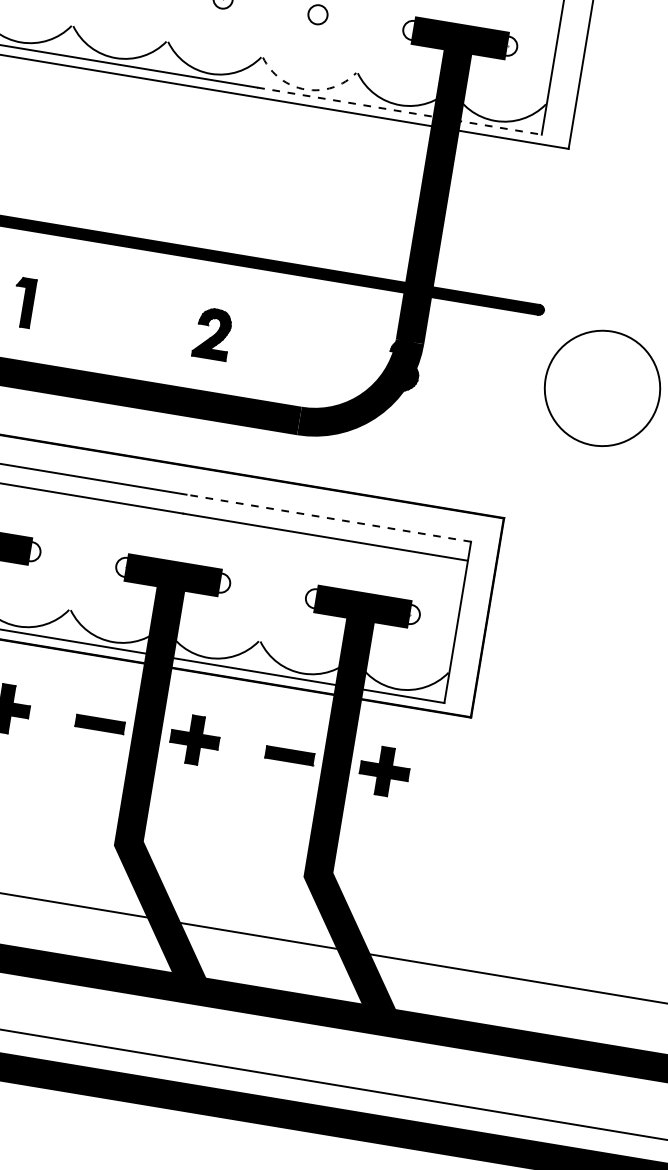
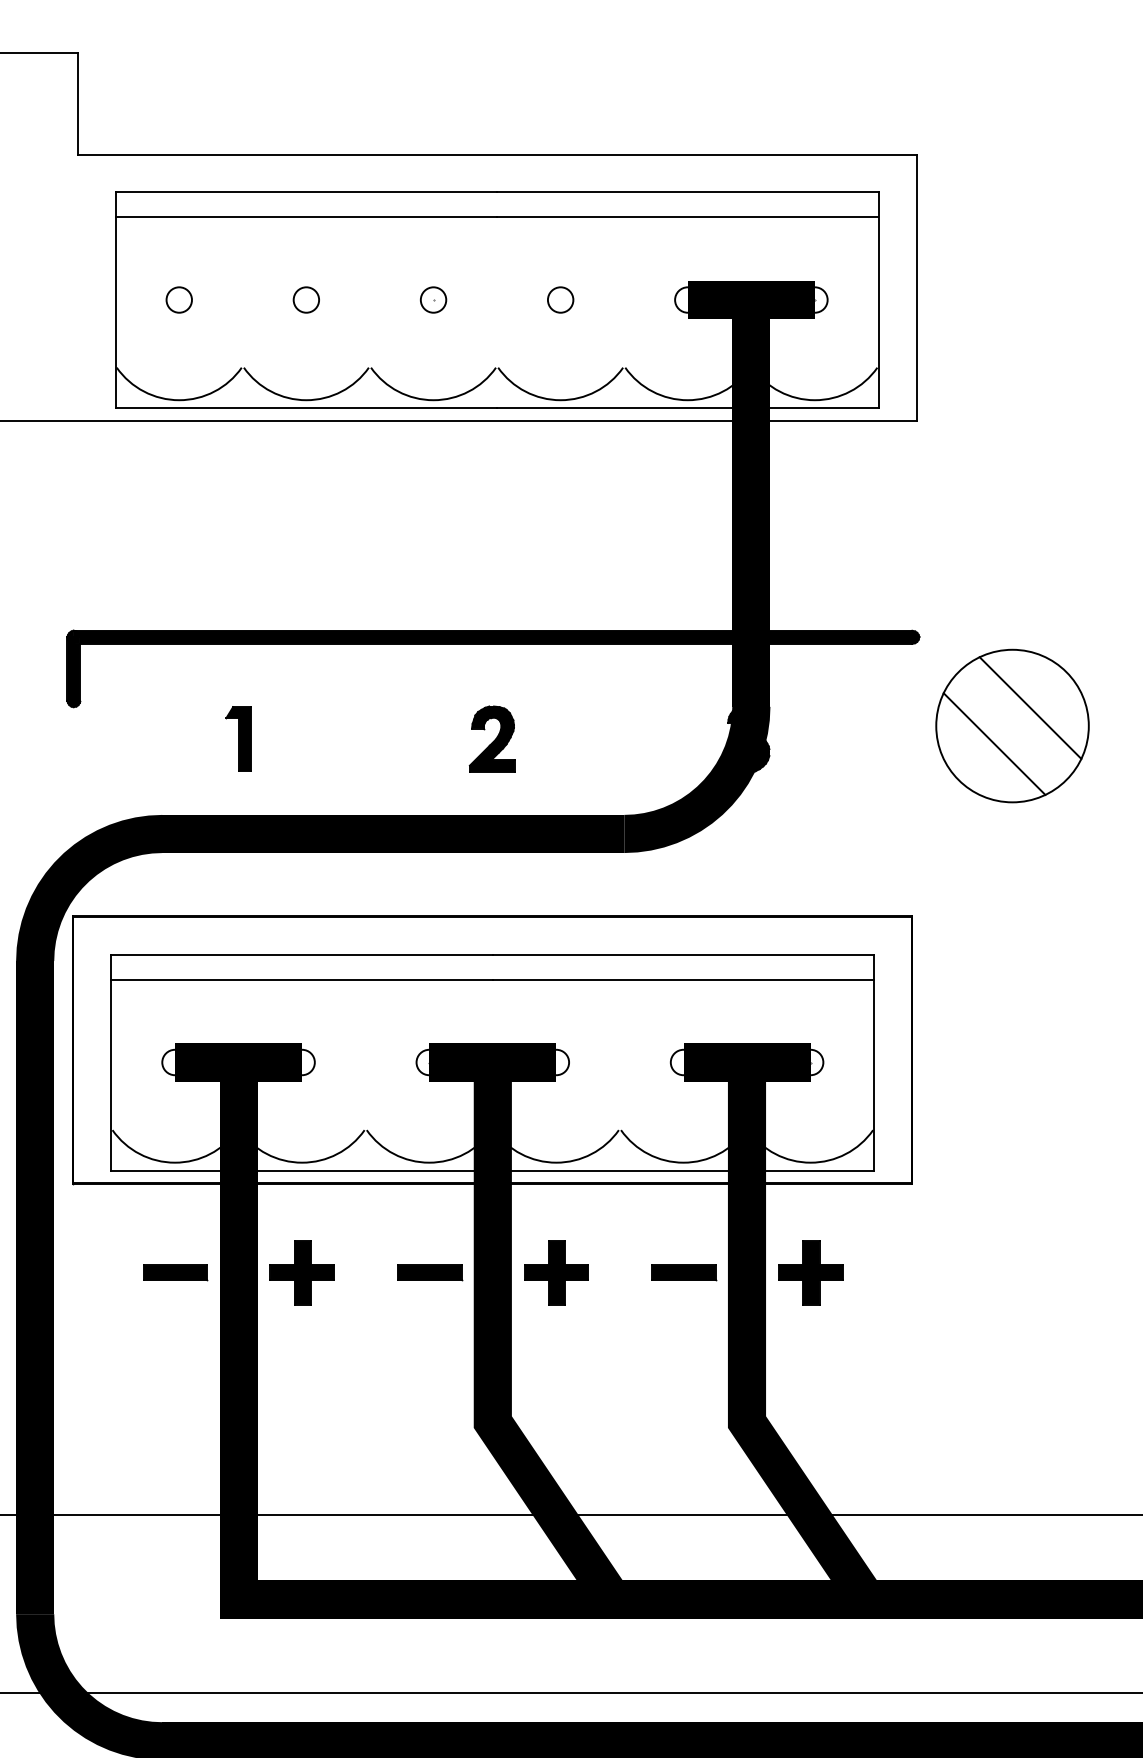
arc: (305, 89) -> (560, 400), dashed -> solid
line: (399, 111) -> (687, 408), dashed -> solid
line: (618, 376) -> (1030, 707), added
line: (586, 399) -> (994, 743), added
line: (328, 518) -> (683, 954), dashed -> solid

